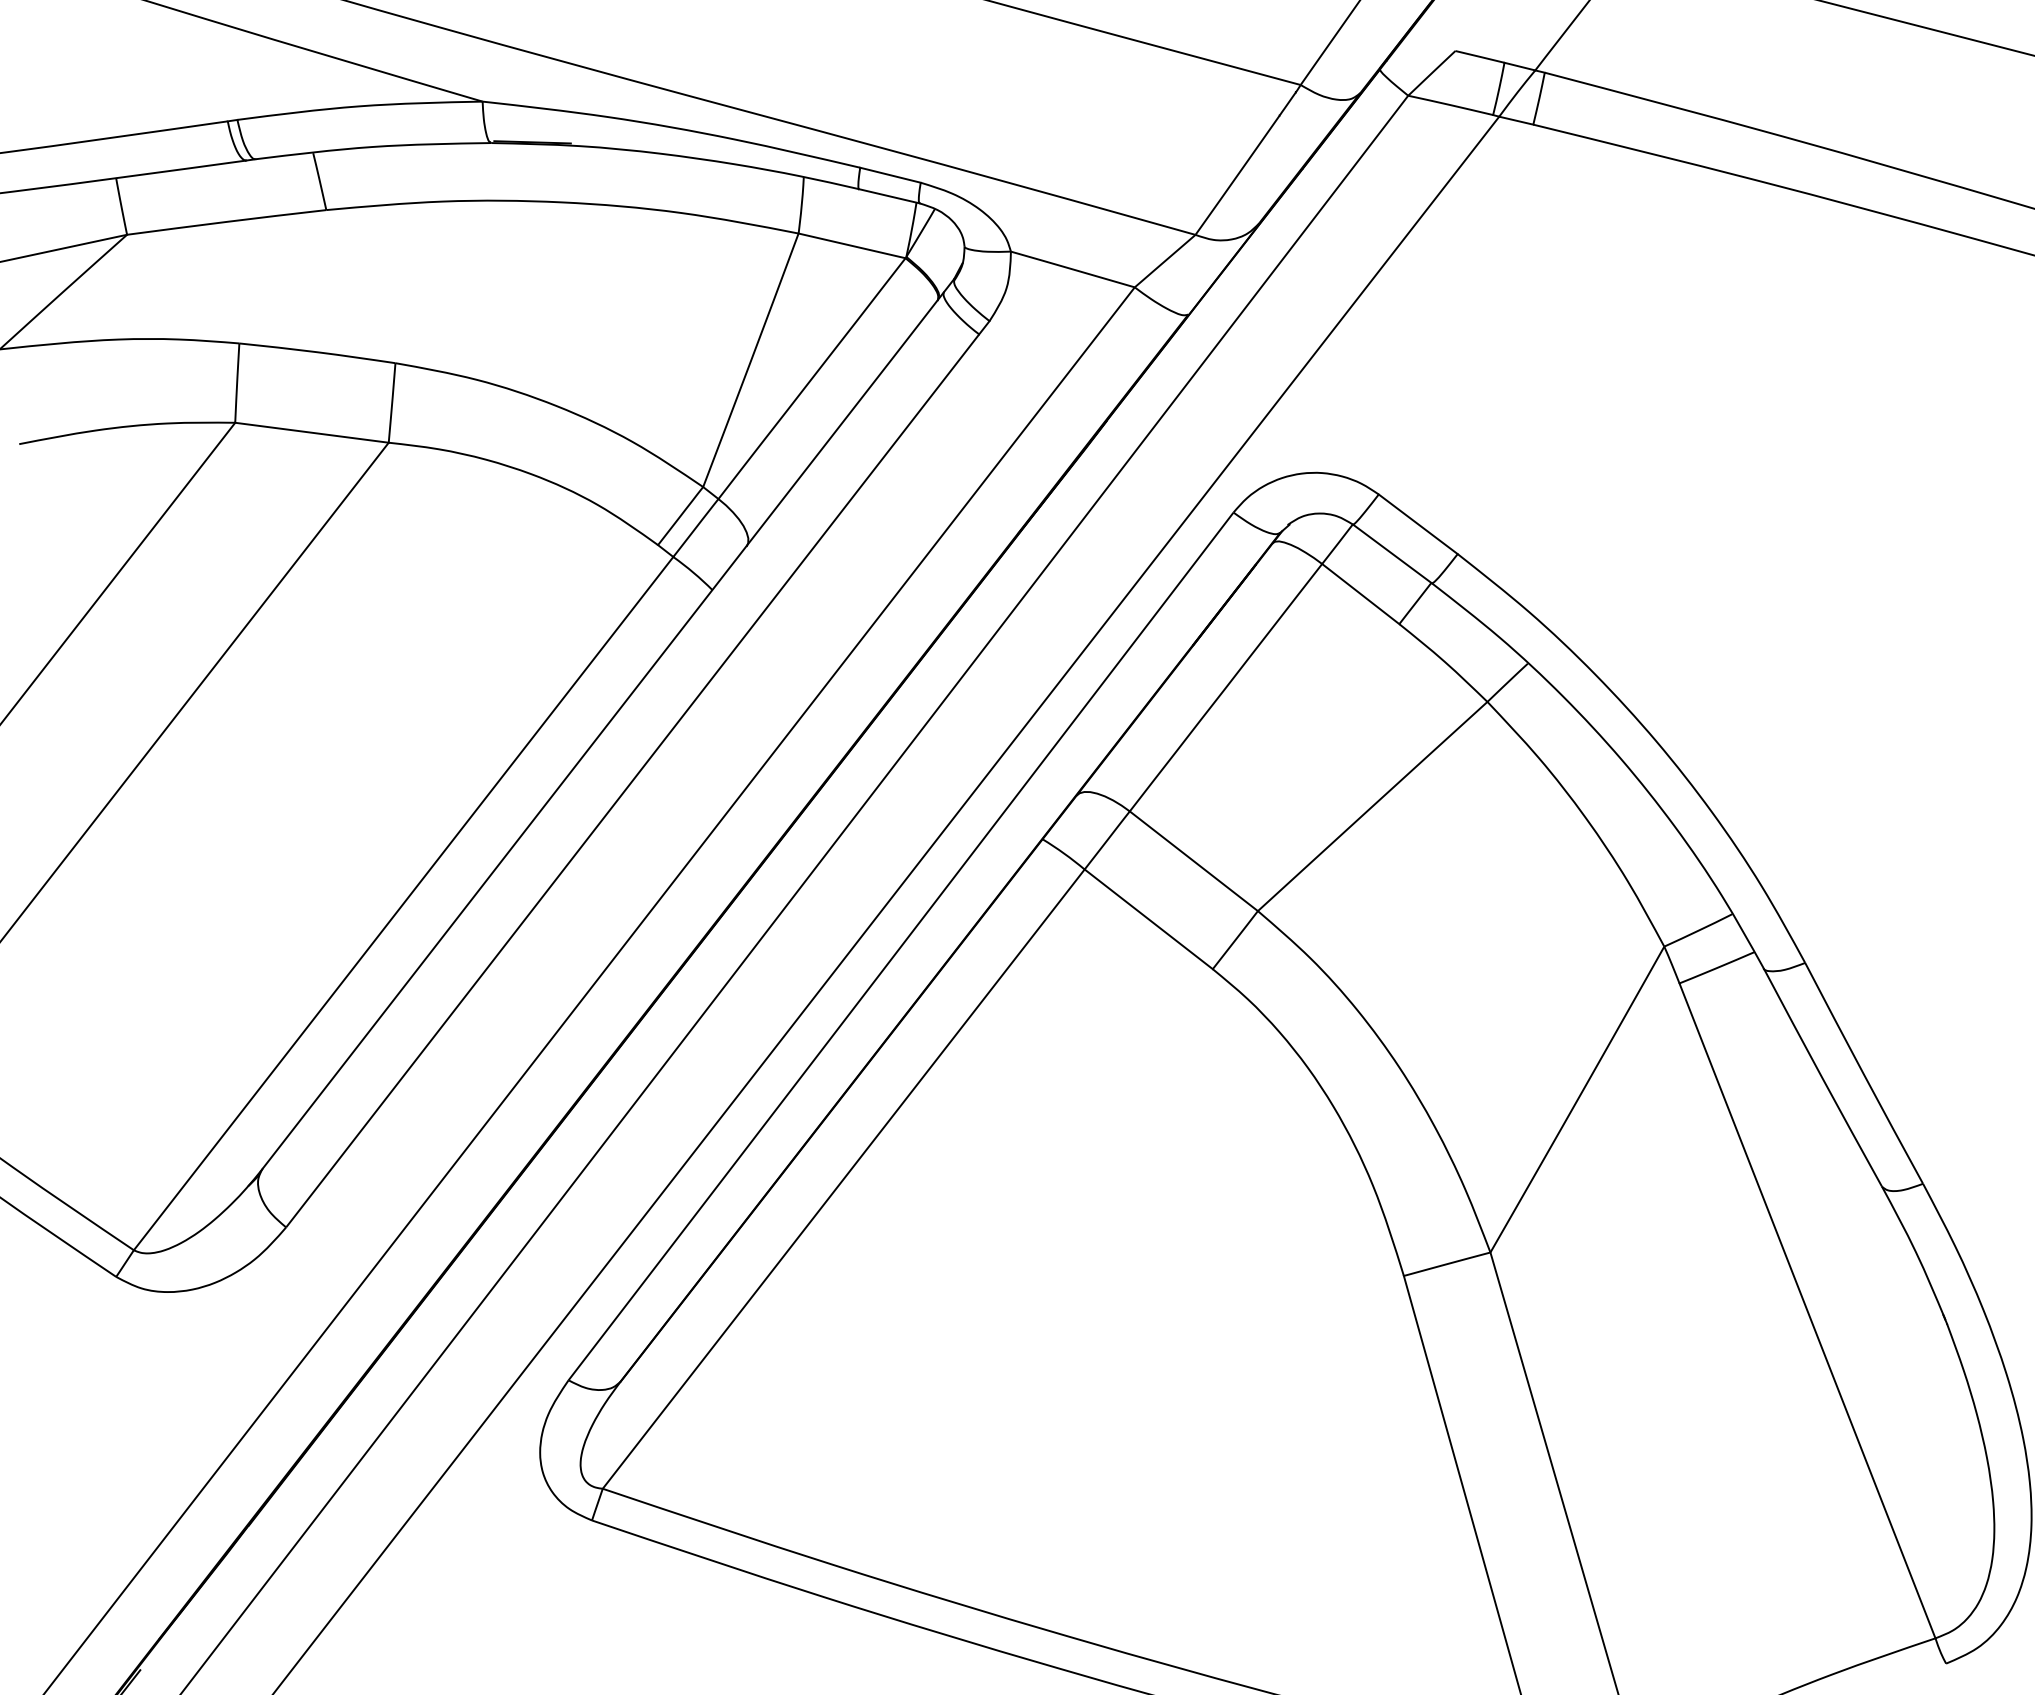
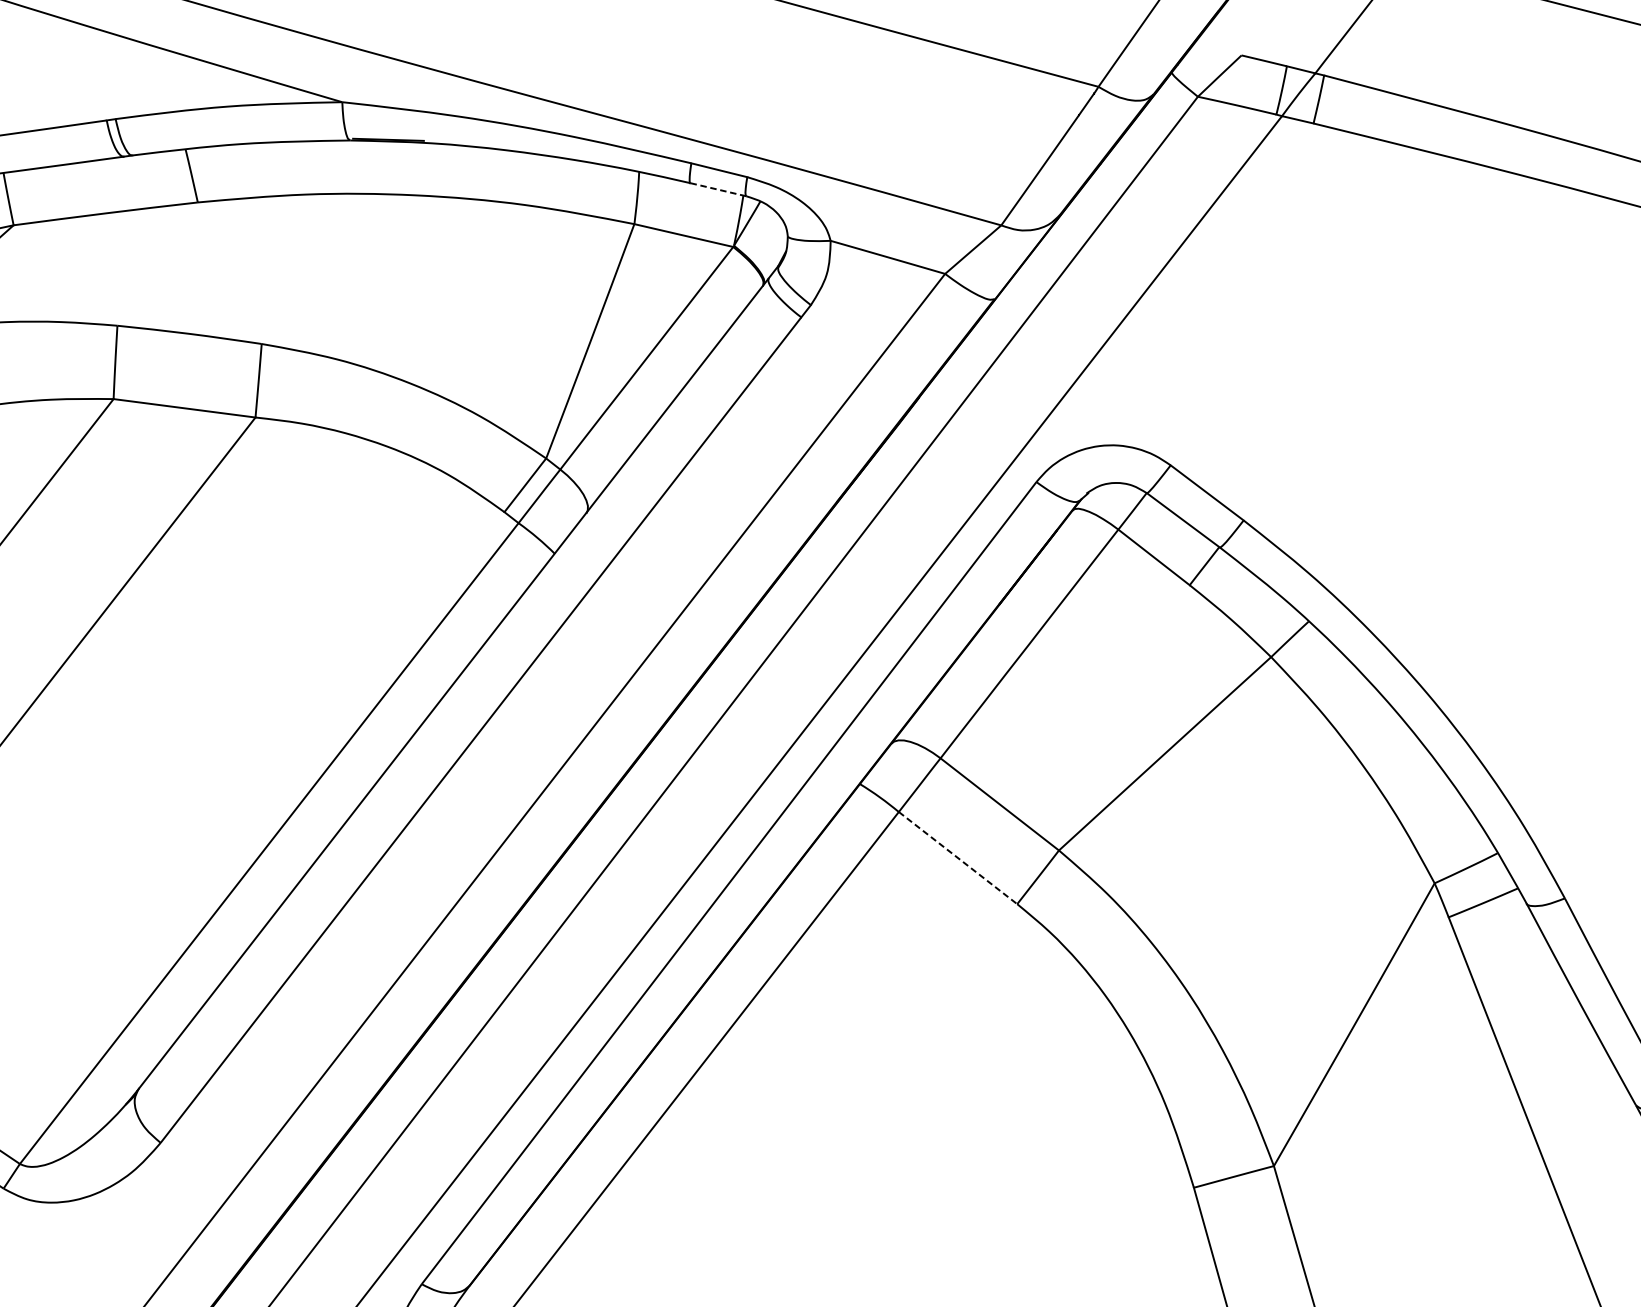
line: (889, 196) -> (718, 189), solid -> dashed
line: (1149, 919) -> (958, 858), solid -> dashed

